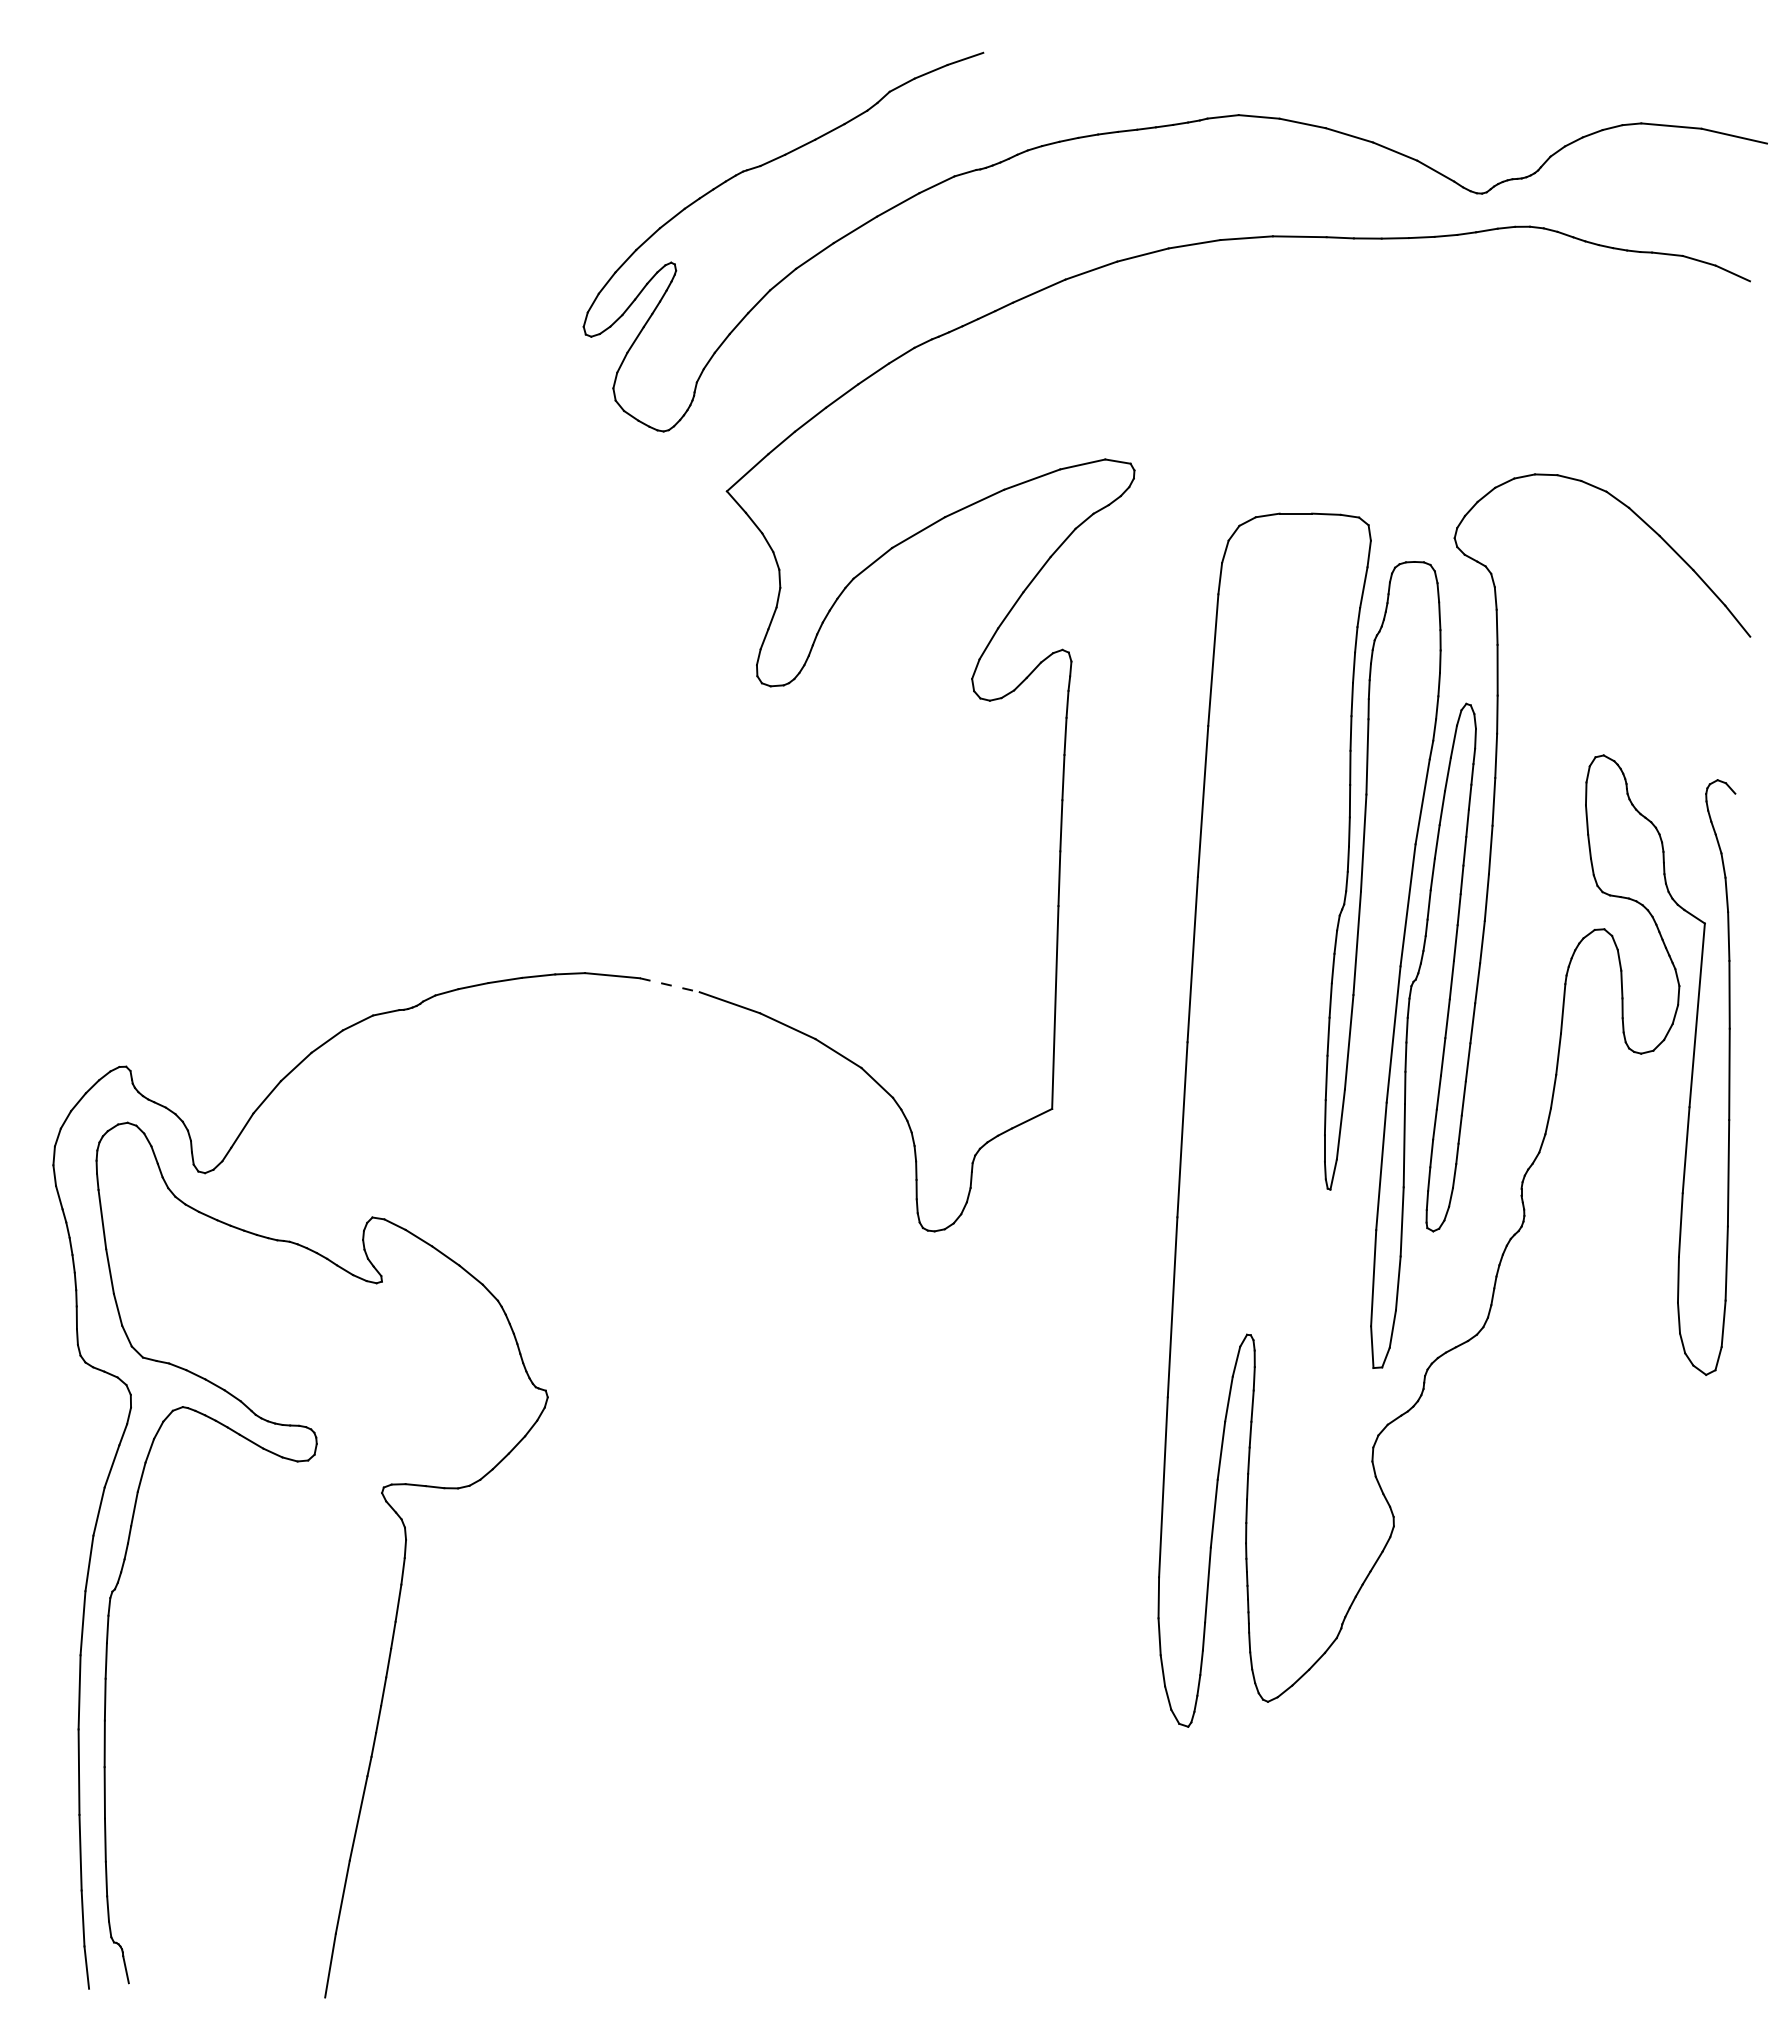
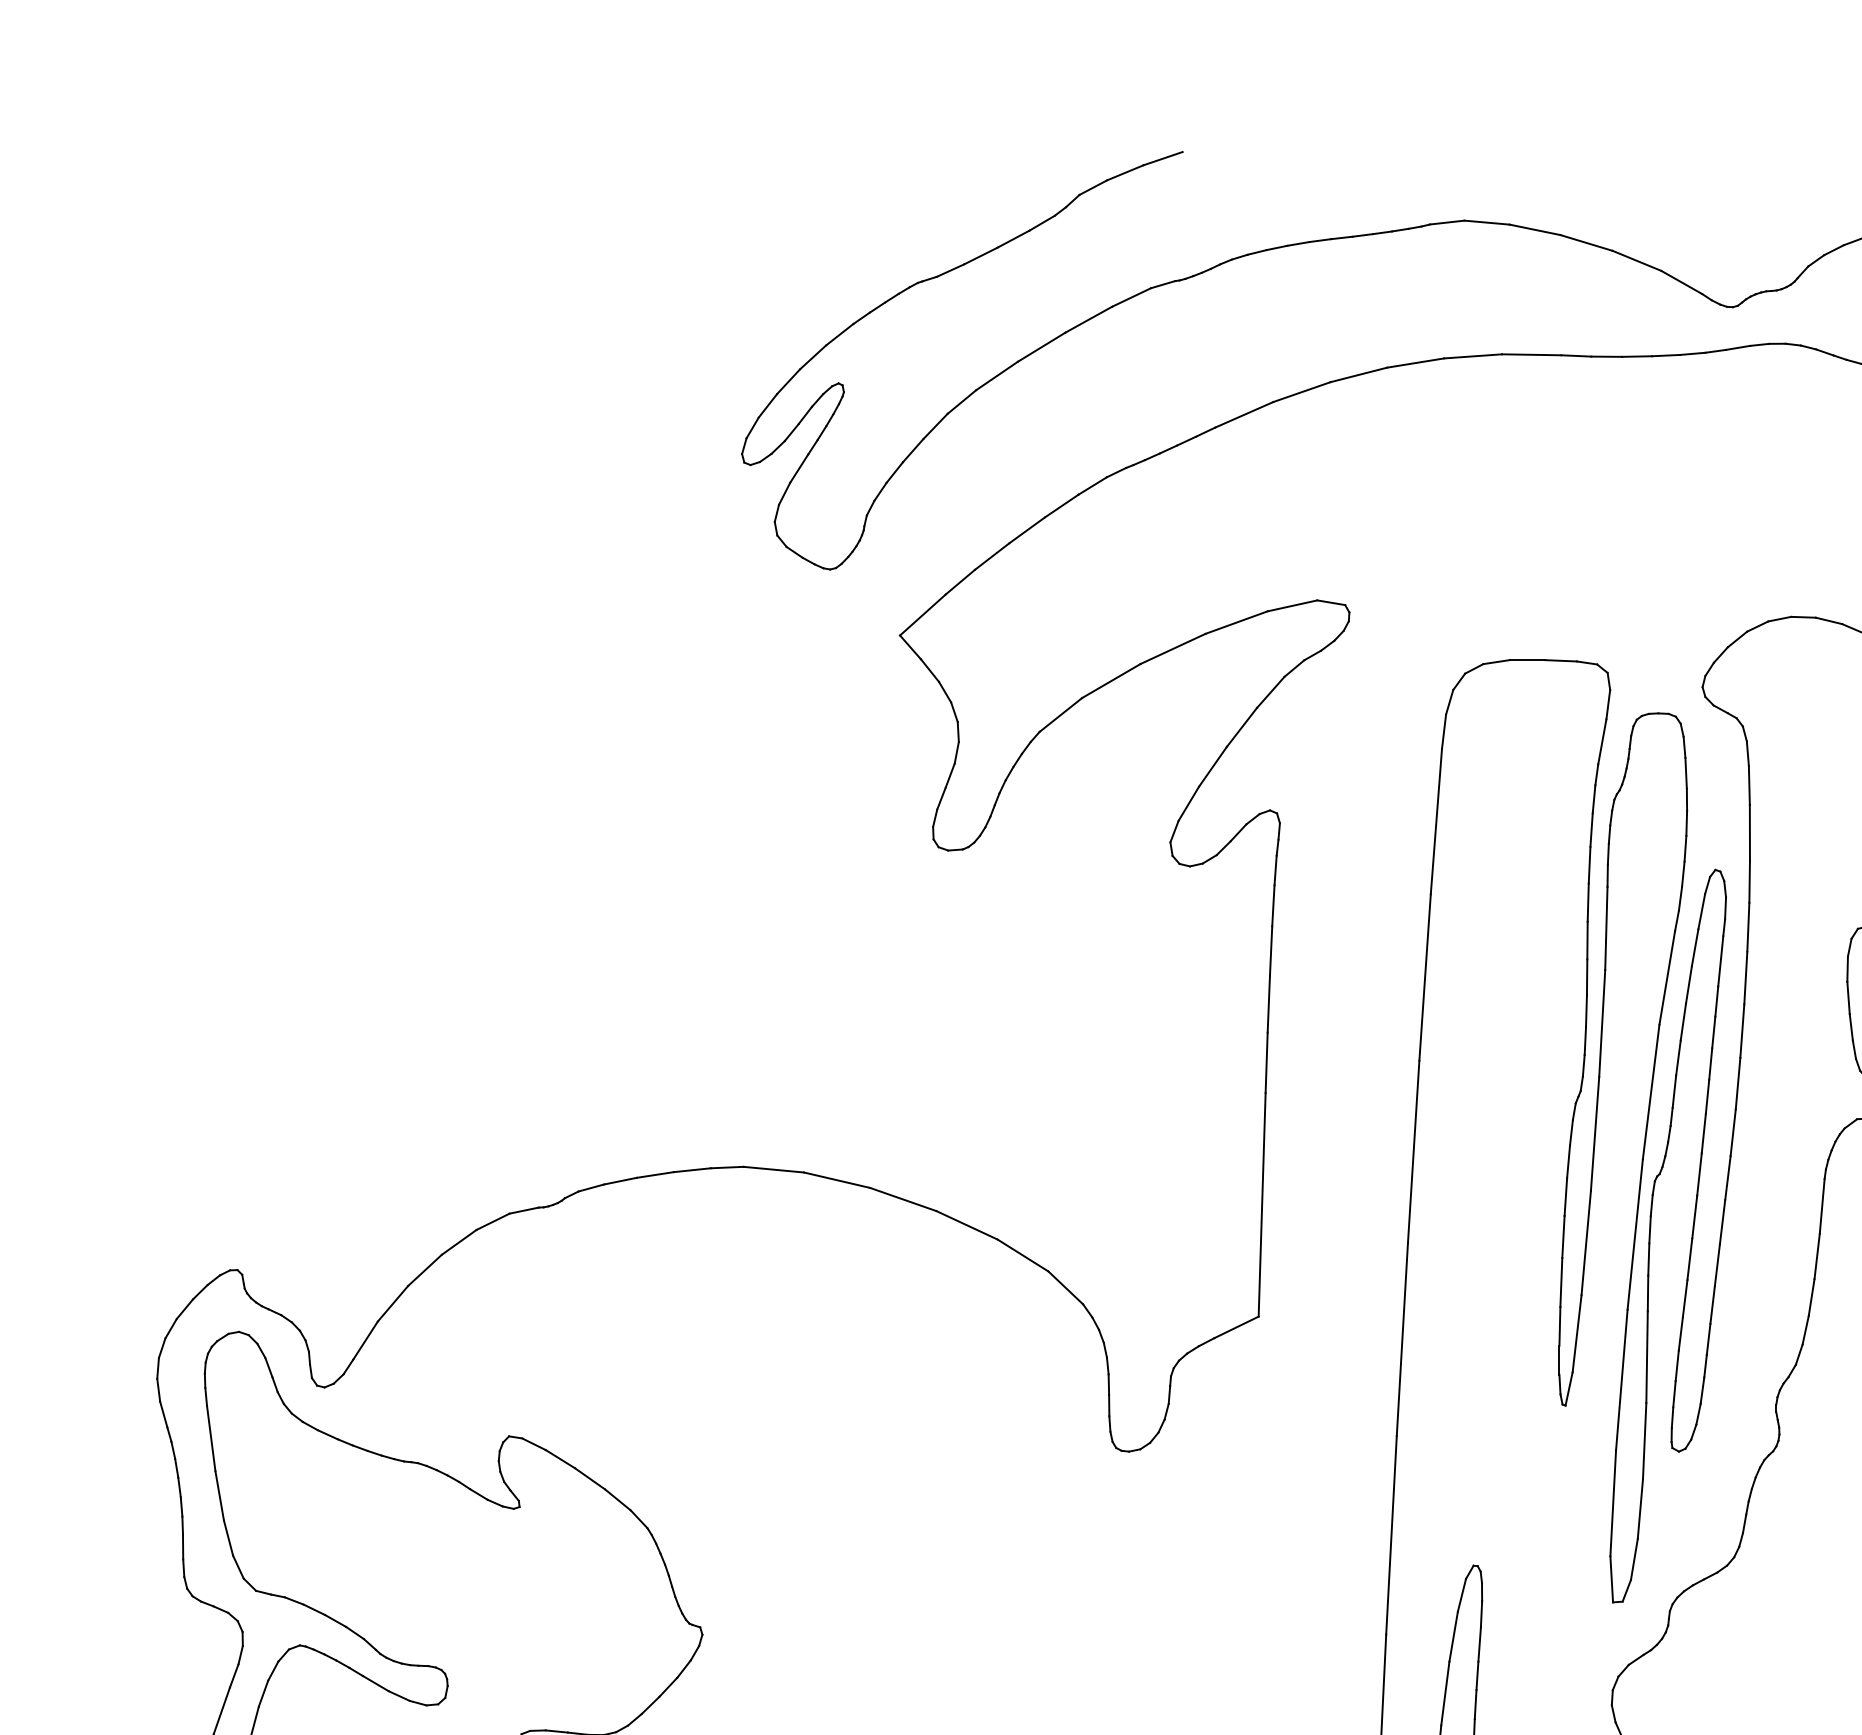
line: (669, 985) -> (836, 1180), dashed -> solid

